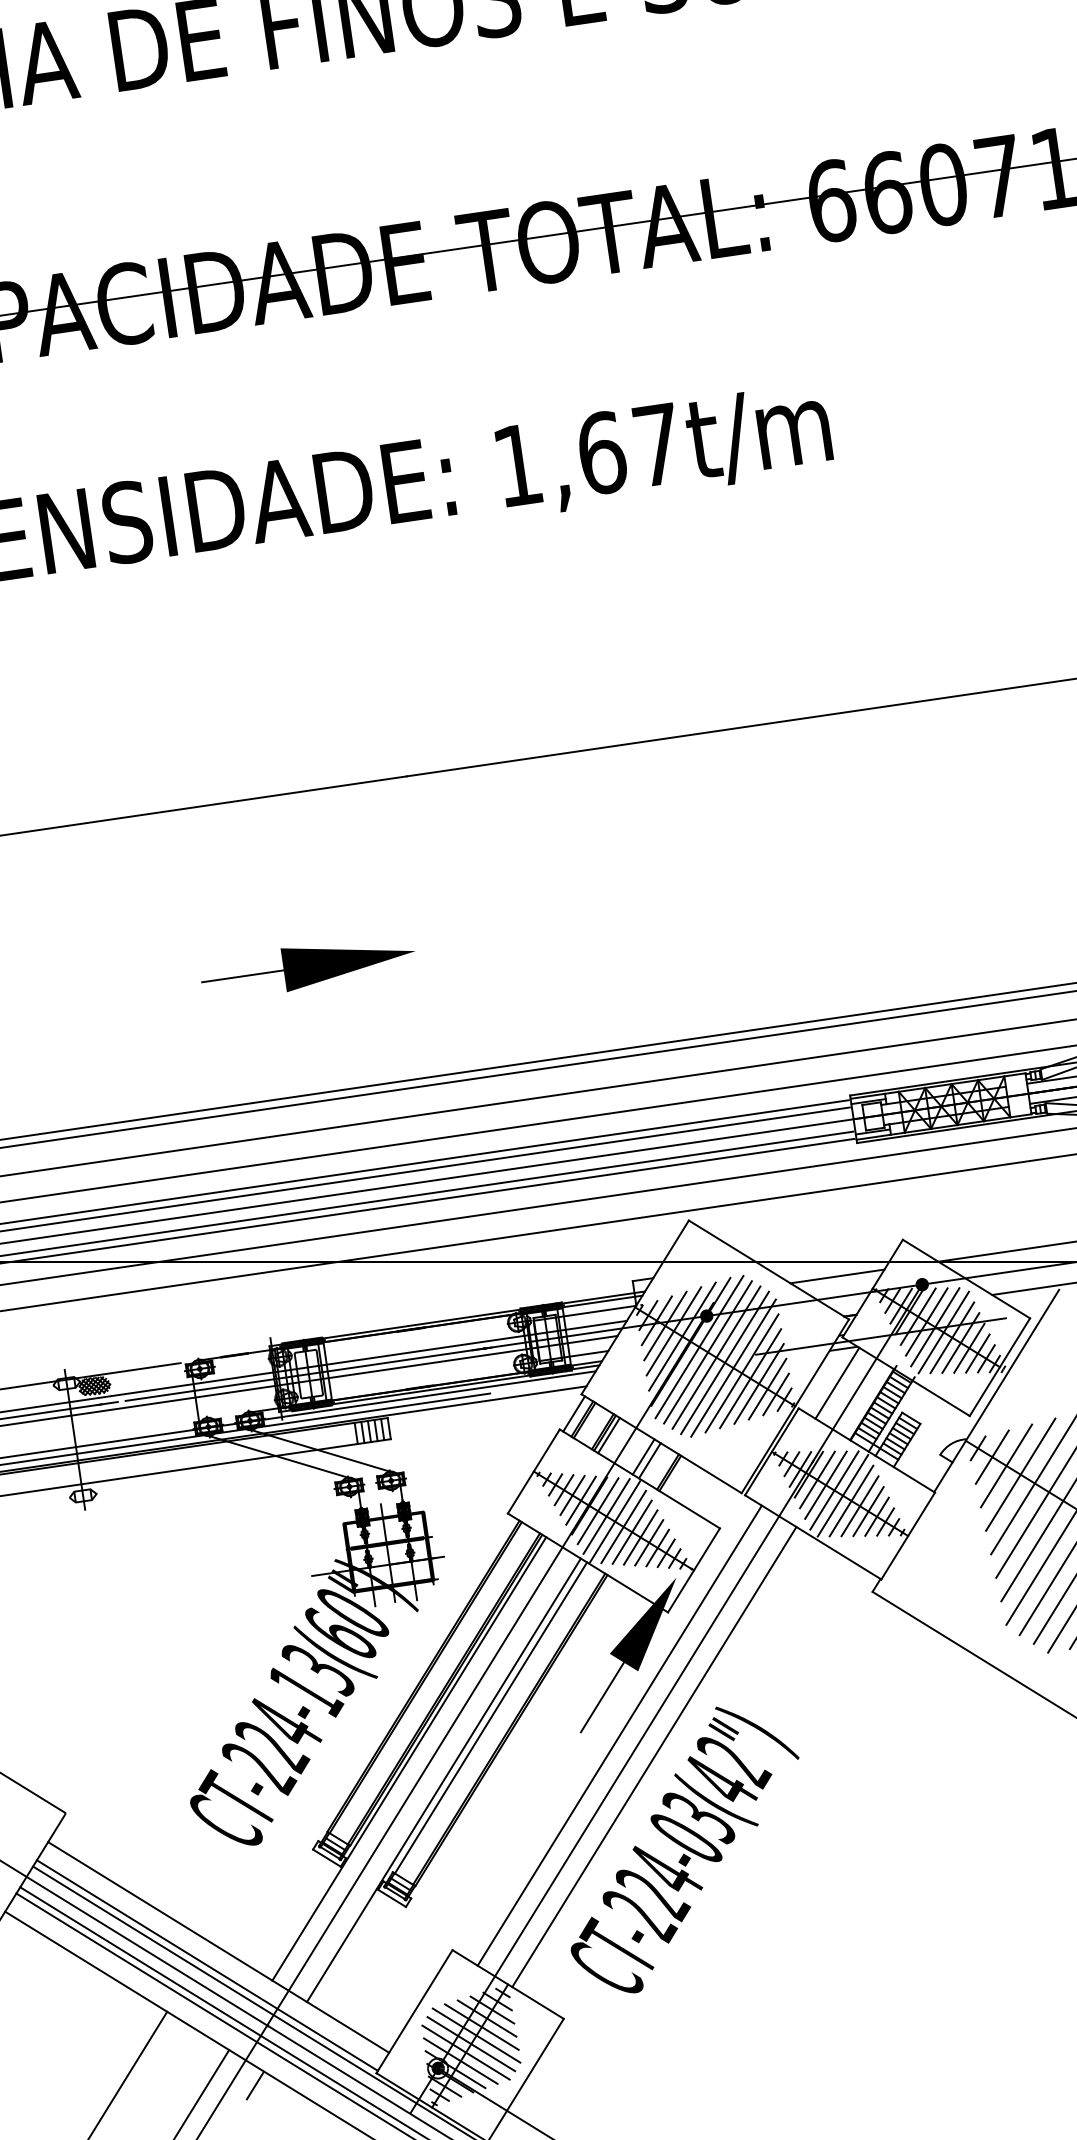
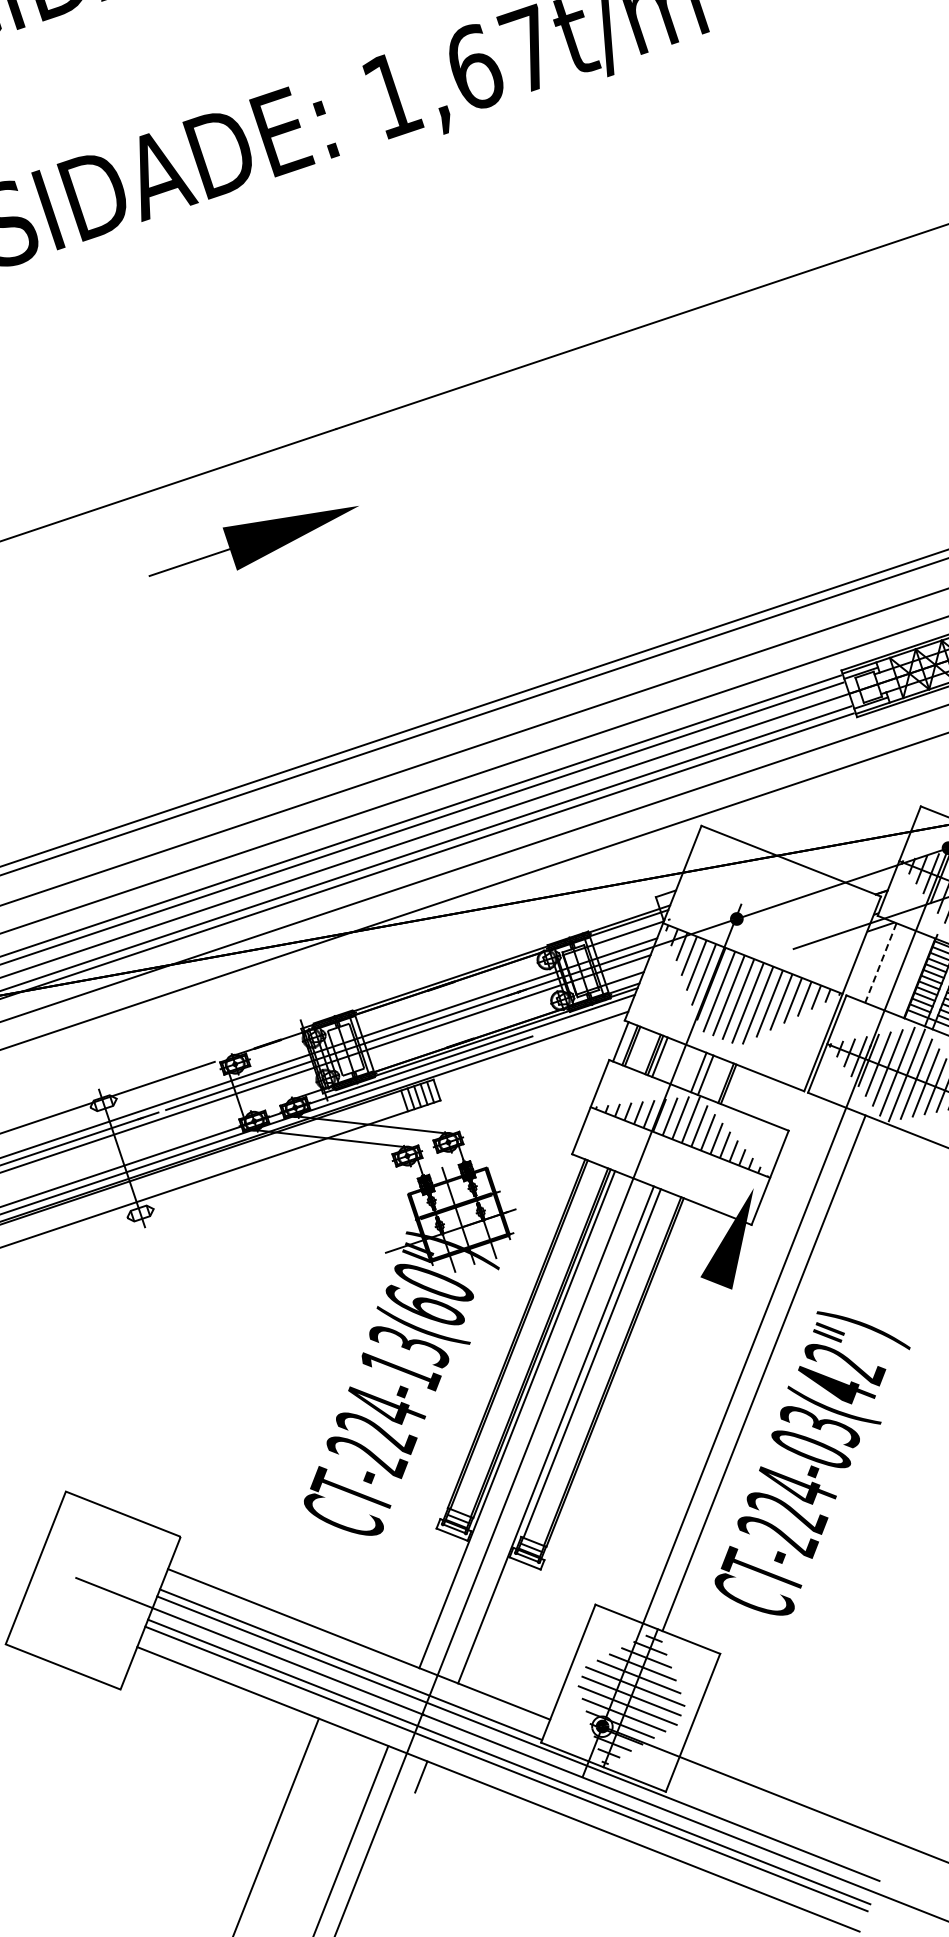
part: (307, 970) -> (253, 545), moved
line: (837, 1276) -> (861, 855), removed
hatch: (716, 1339) -> (750, 940), removed
line: (837, 1383) -> (880, 963), solid -> dashed
hatch: (94, 1385) -> (131, 1100), removed
hatch: (614, 1522) -> (681, 1143), removed
line: (601, 1697) -> (699, 1322), removed
line: (619, 1735) -> (724, 1357), removed

